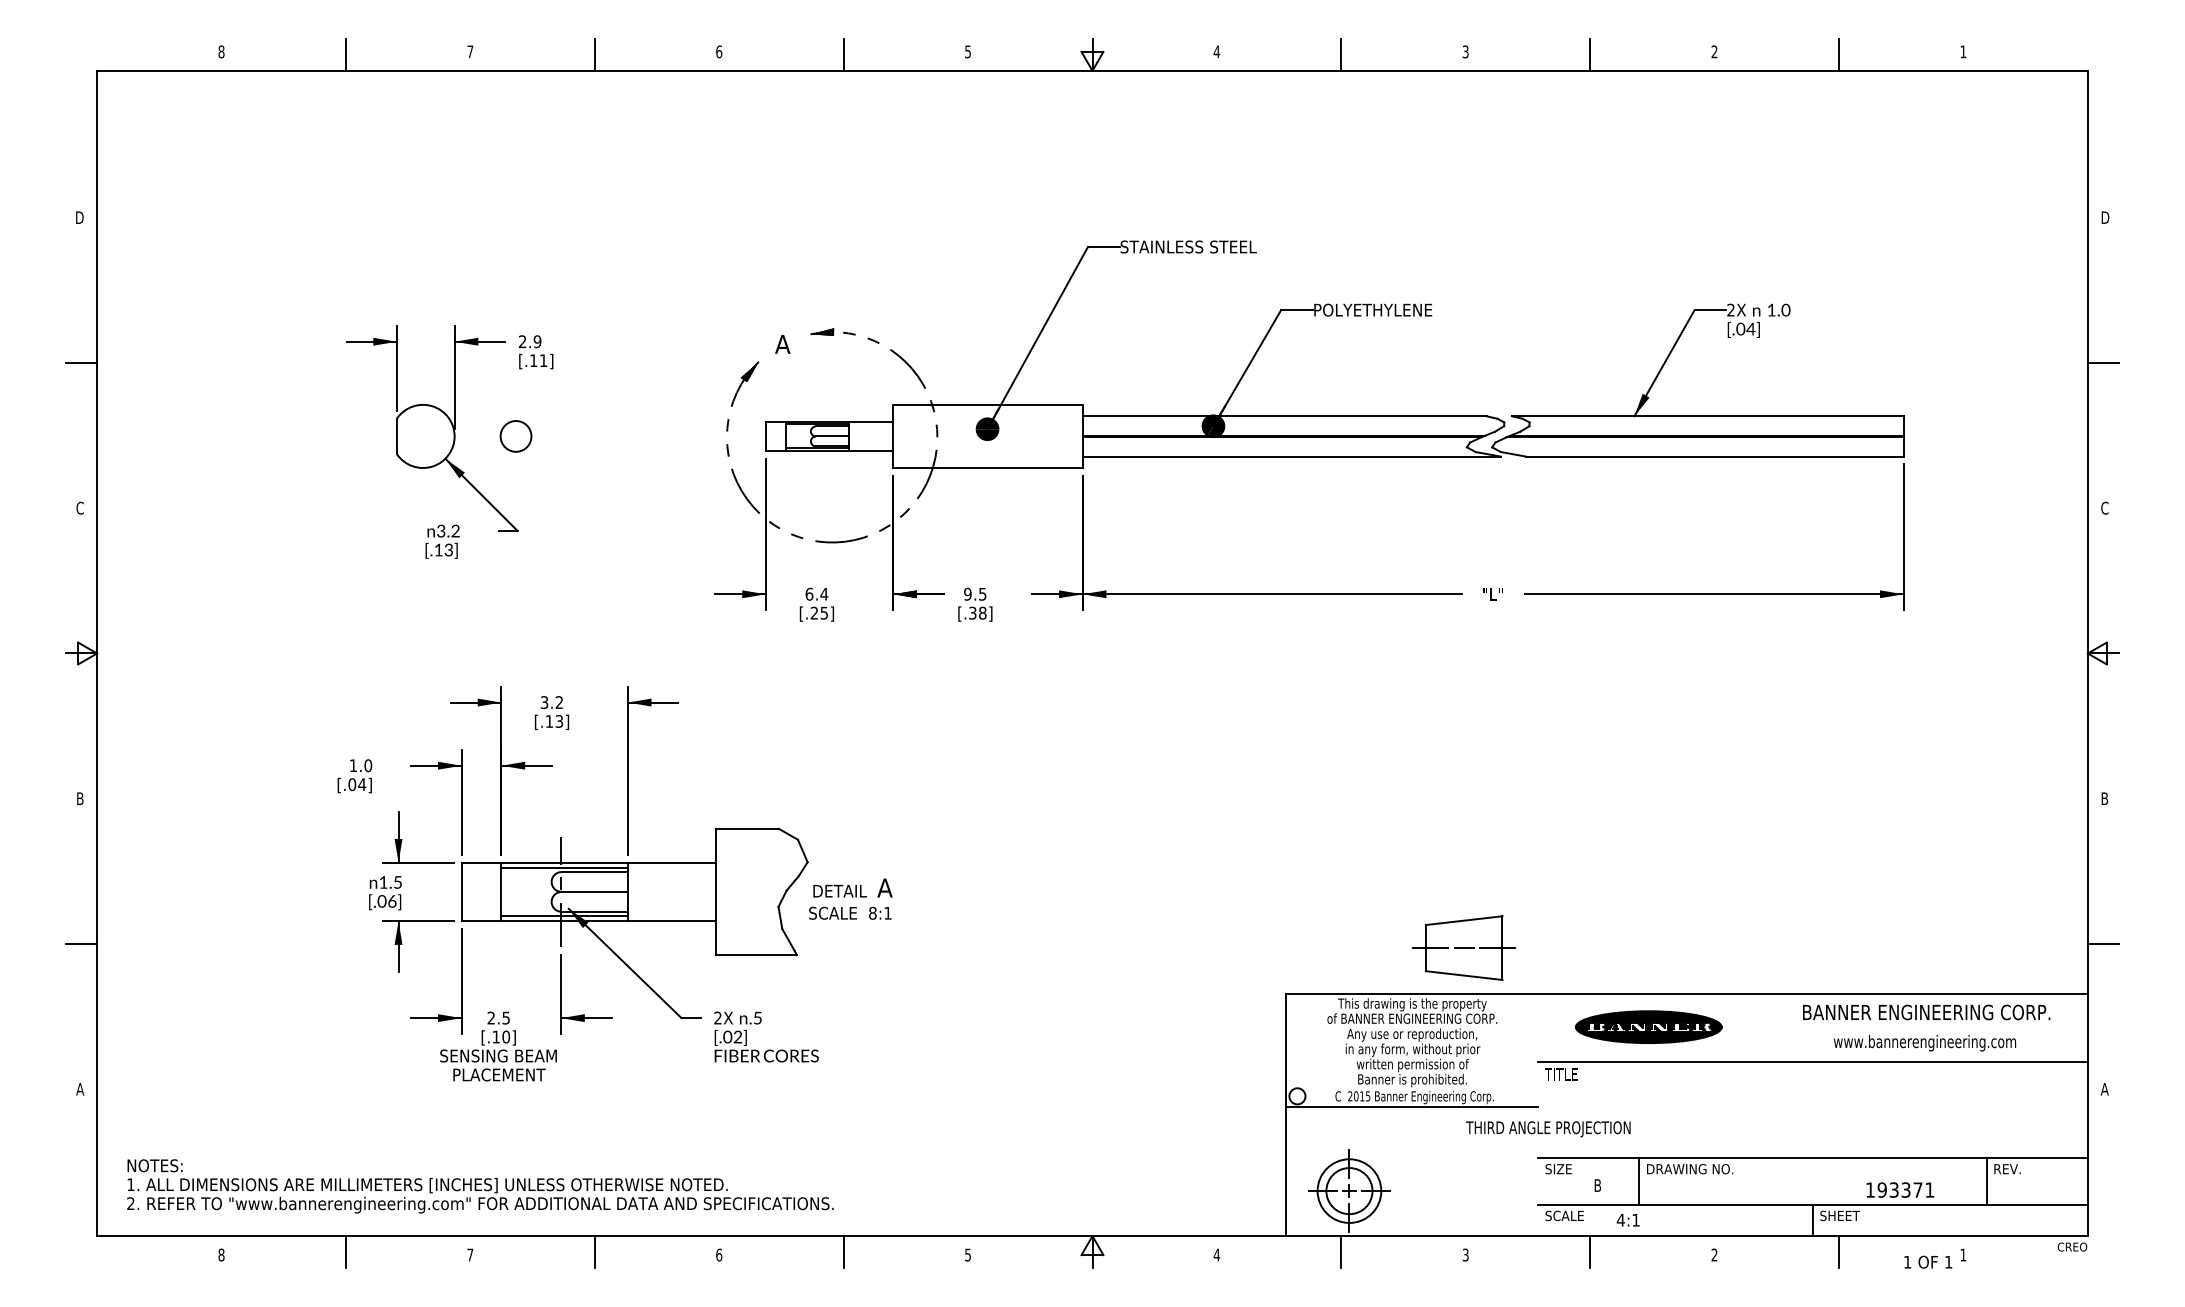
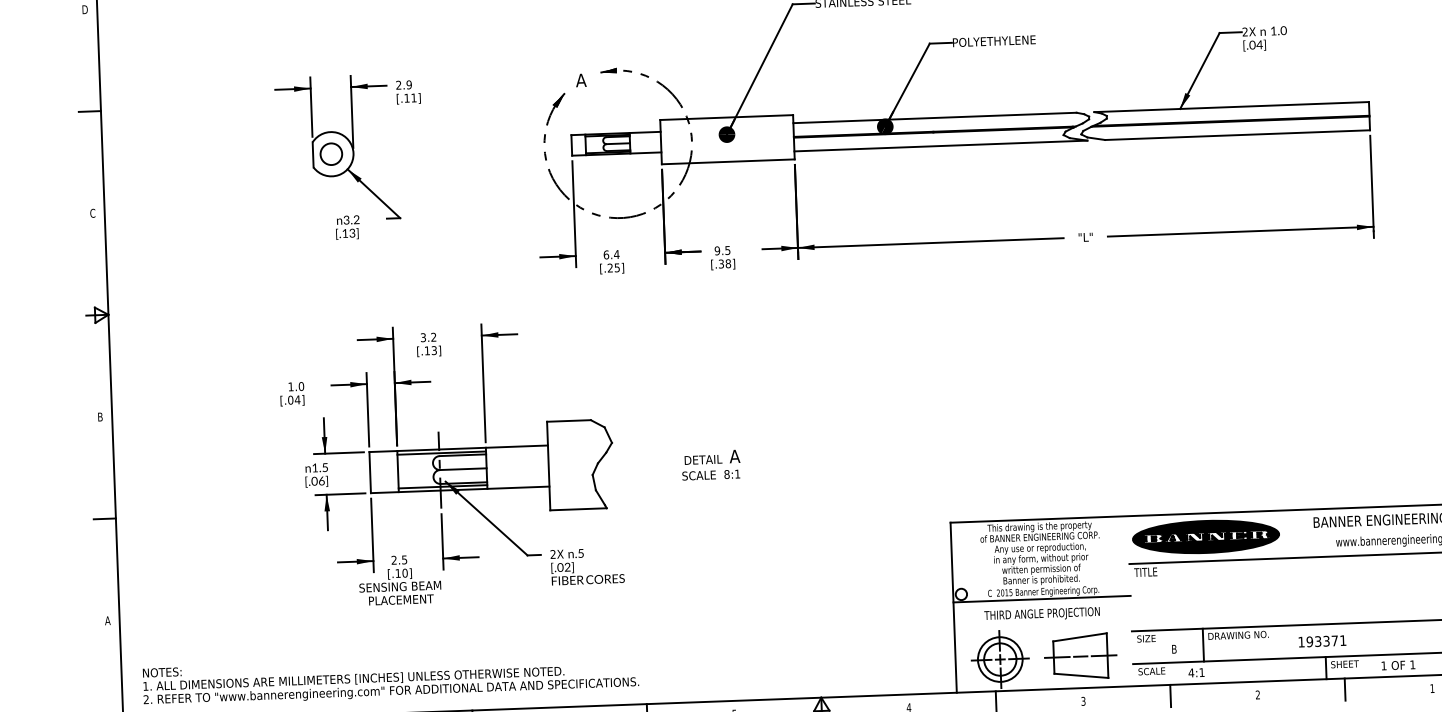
circle: (515, 436) -> (330, 154), moved
text: (850, 898) -> (710, 464), moved
part: (1463, 947) -> (1080, 656), moved
part: (1648, 1026) -> (1205, 536), size x1.43
text: (1548, 1129) -> (1042, 614), moved
text: (1900, 1189) -> (1322, 640), moved
text: (1928, 1261) -> (1398, 664), moved

